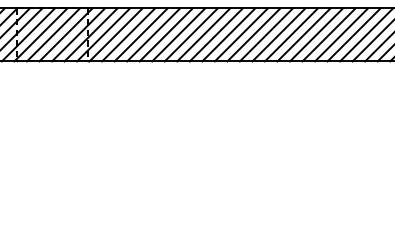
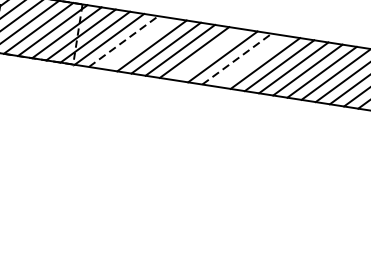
line: (128, 34) -> (123, 41), solid -> dashed
line: (140, 34) -> (137, 43), removed
line: (203, 34) -> (208, 54), removed
line: (228, 34) -> (236, 58), solid -> dashed
line: (240, 34) -> (250, 60), removed

